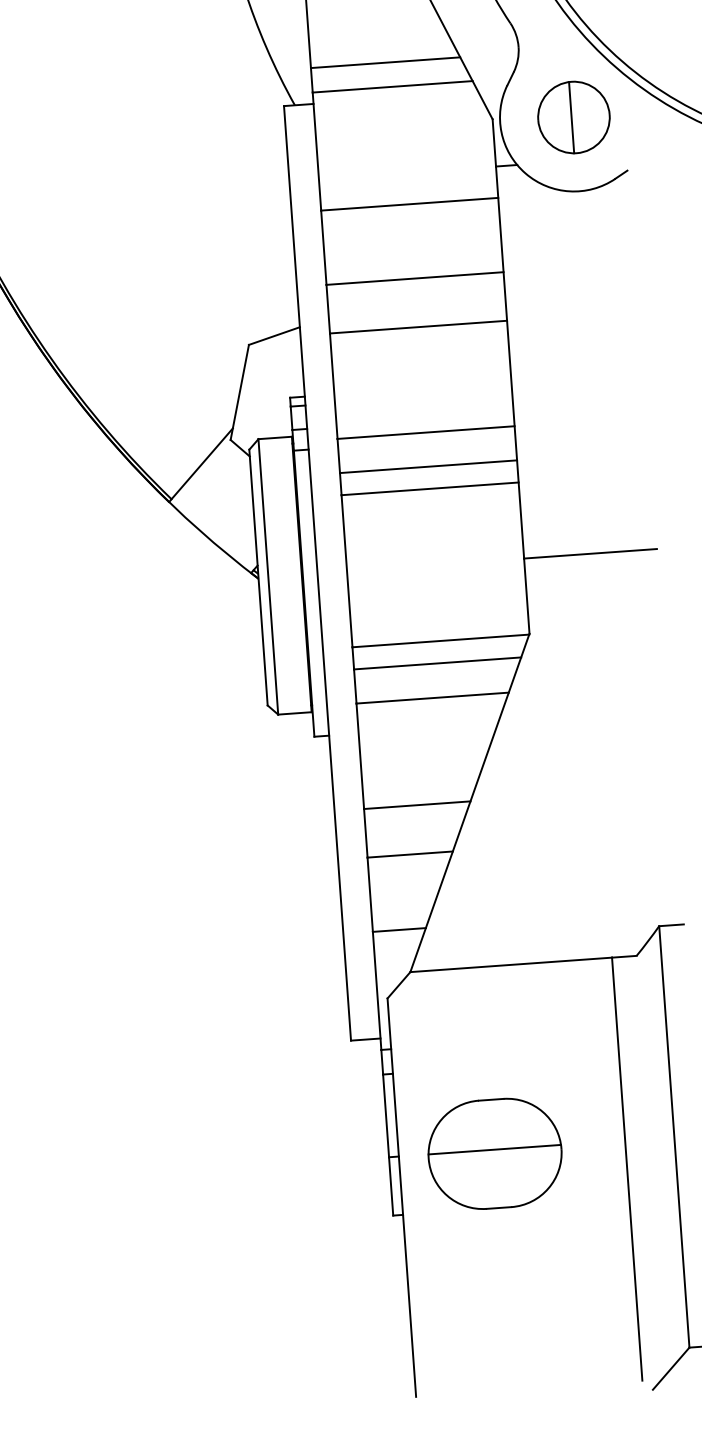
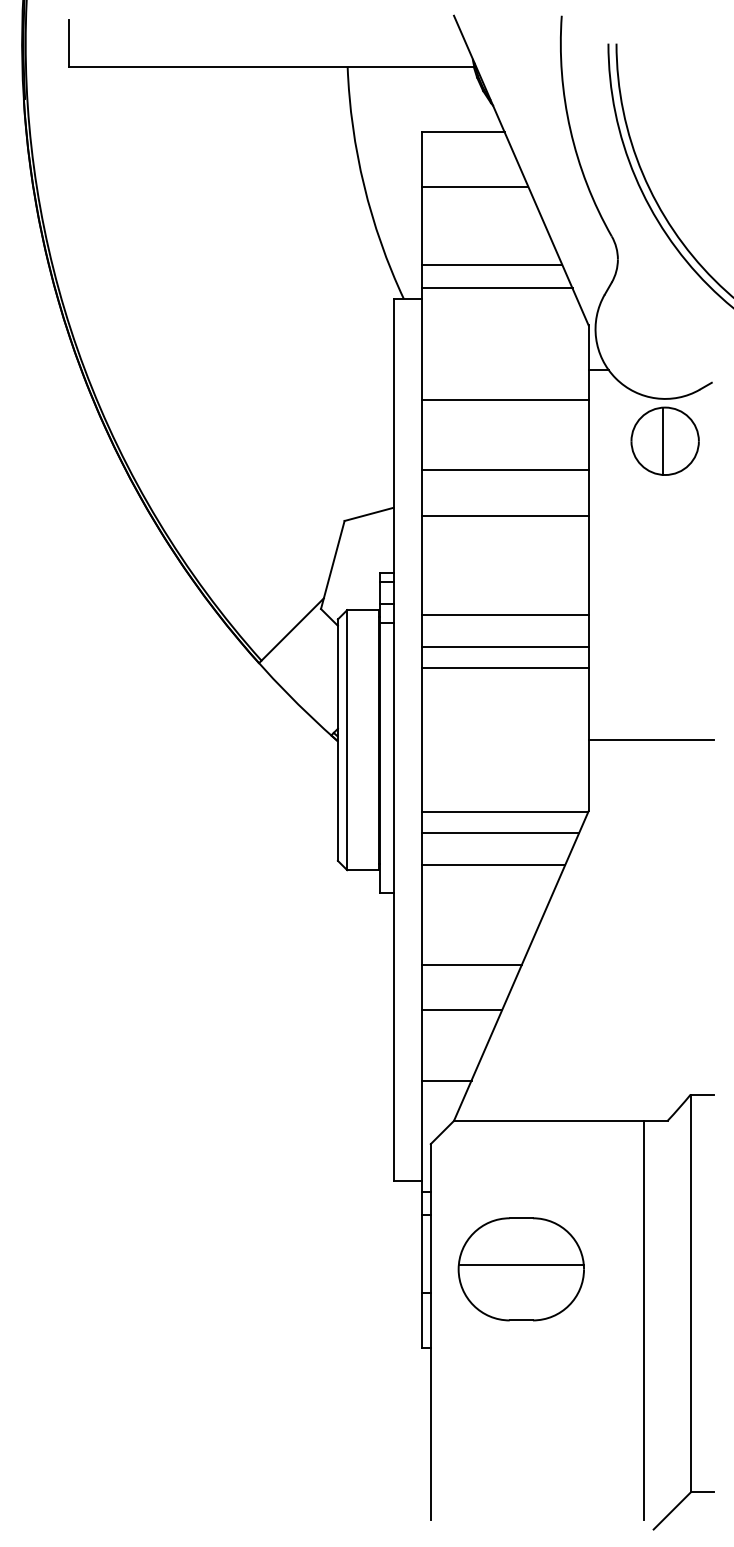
part: (573, 116) -> (664, 440), moved
part: (494, 1154) -> (520, 1269), moved

